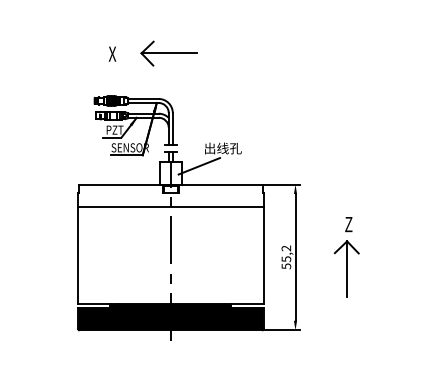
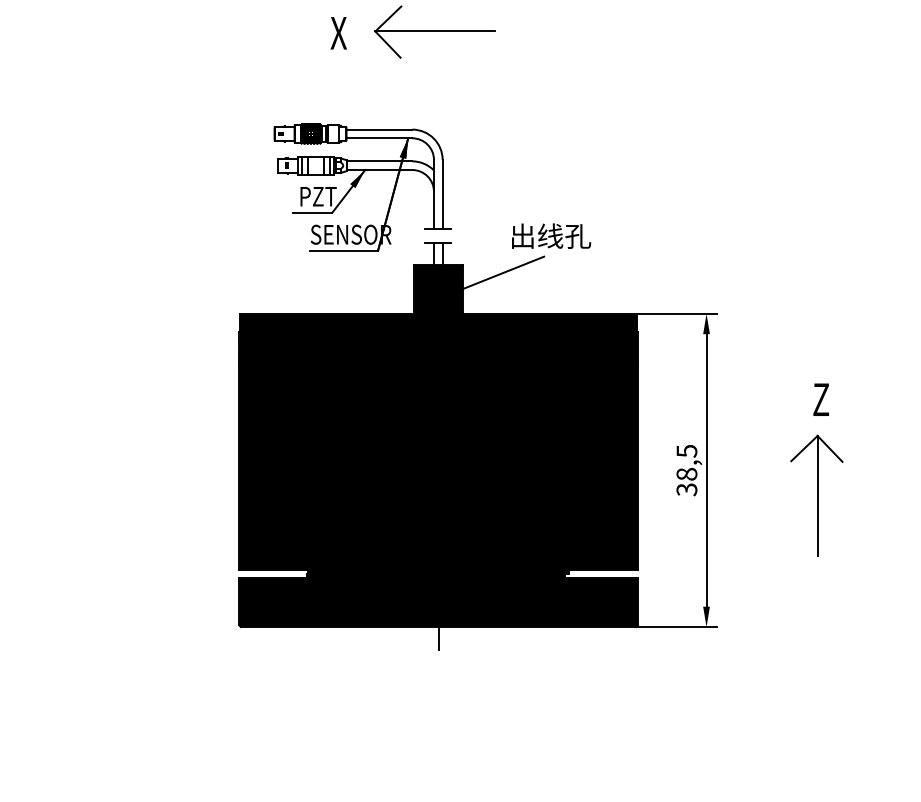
text: (112, 53) -> (338, 31), moved
fill: (170, 232) -> (437, 416), added
text: (286, 256) -> (687, 468), 55,2 -> 38,5

